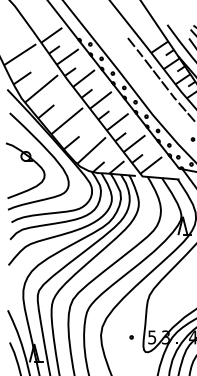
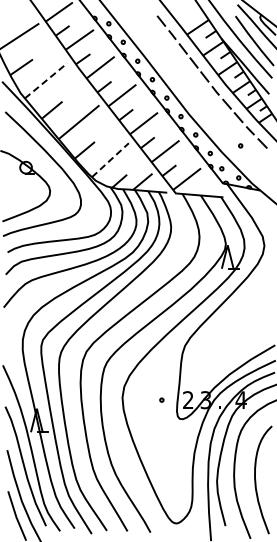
line: (41, 88) -> (46, 80), solid -> dashed
line: (91, 150) -> (110, 159), solid -> dashed
text: (152, 337) -> (188, 400), 5 -> 2

